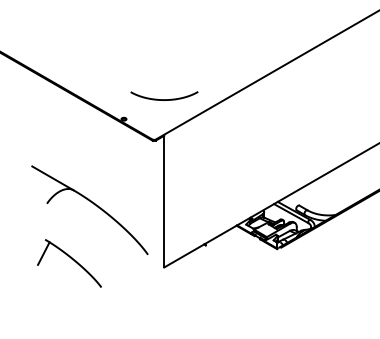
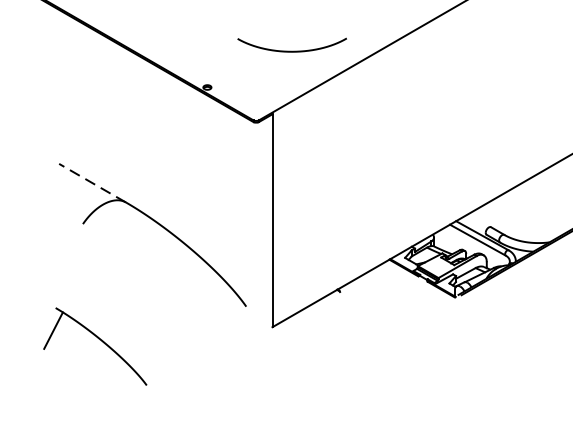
curve: (164, 99) -> (292, 50), moved
line: (52, 178) -> (91, 183), solid -> dashed
part: (69, 263) -> (95, 346), moved

